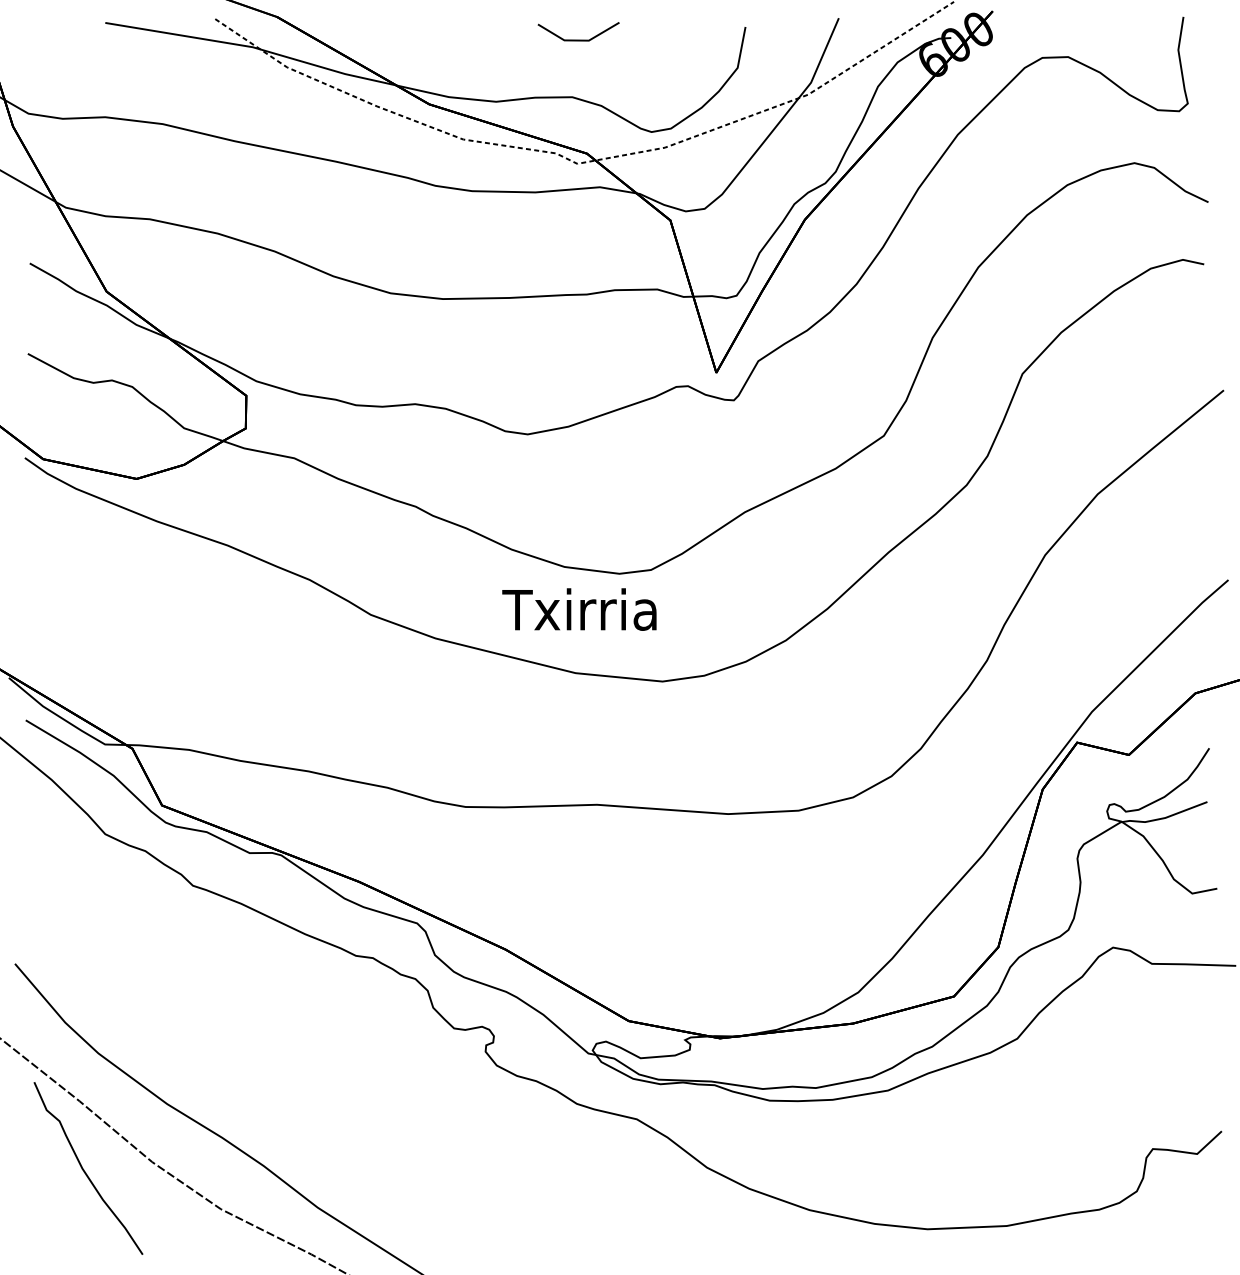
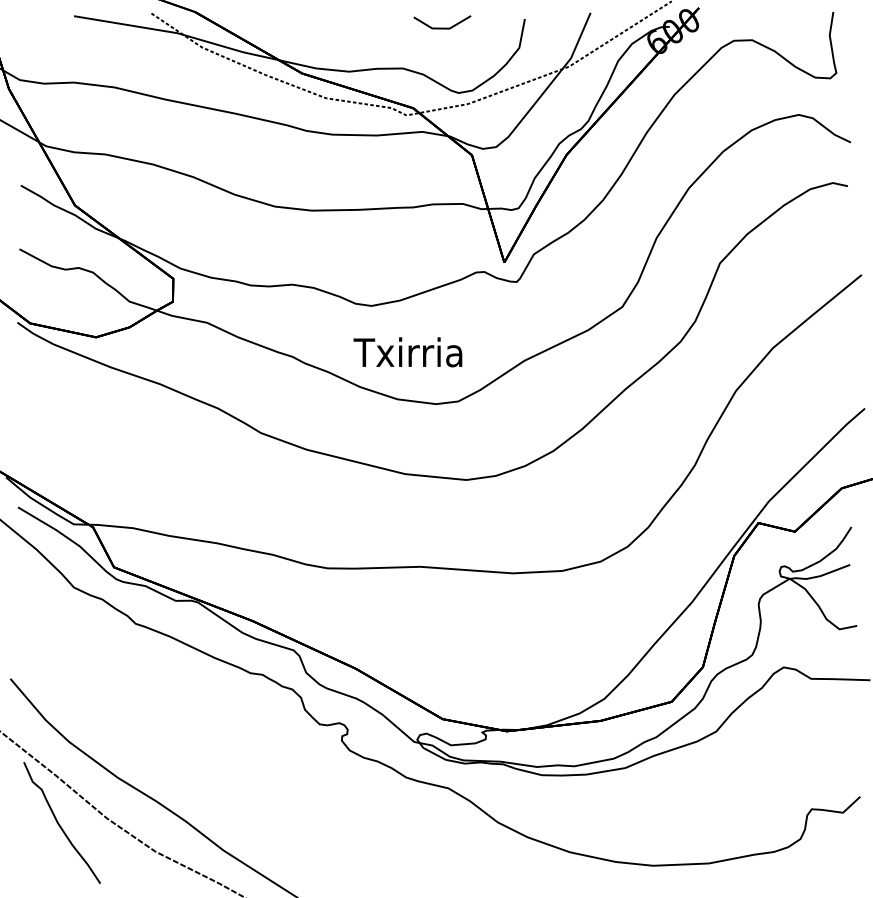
line: (578, 39) -> (442, 27), moved
text: (578, 609) -> (407, 352), moved

